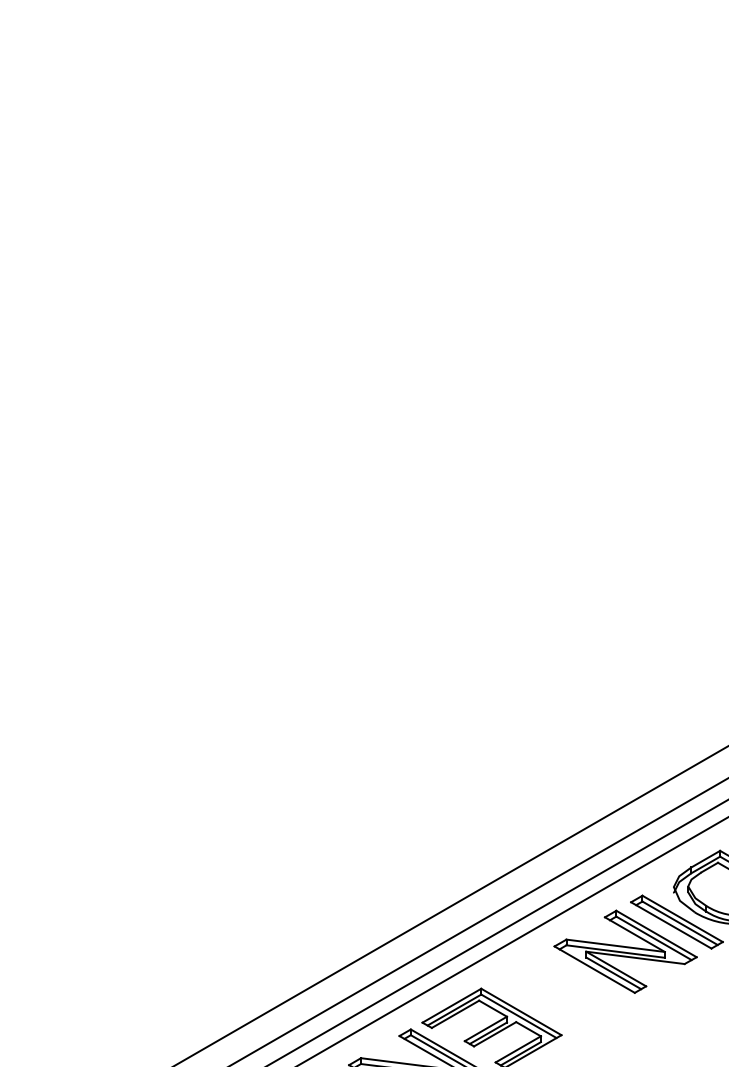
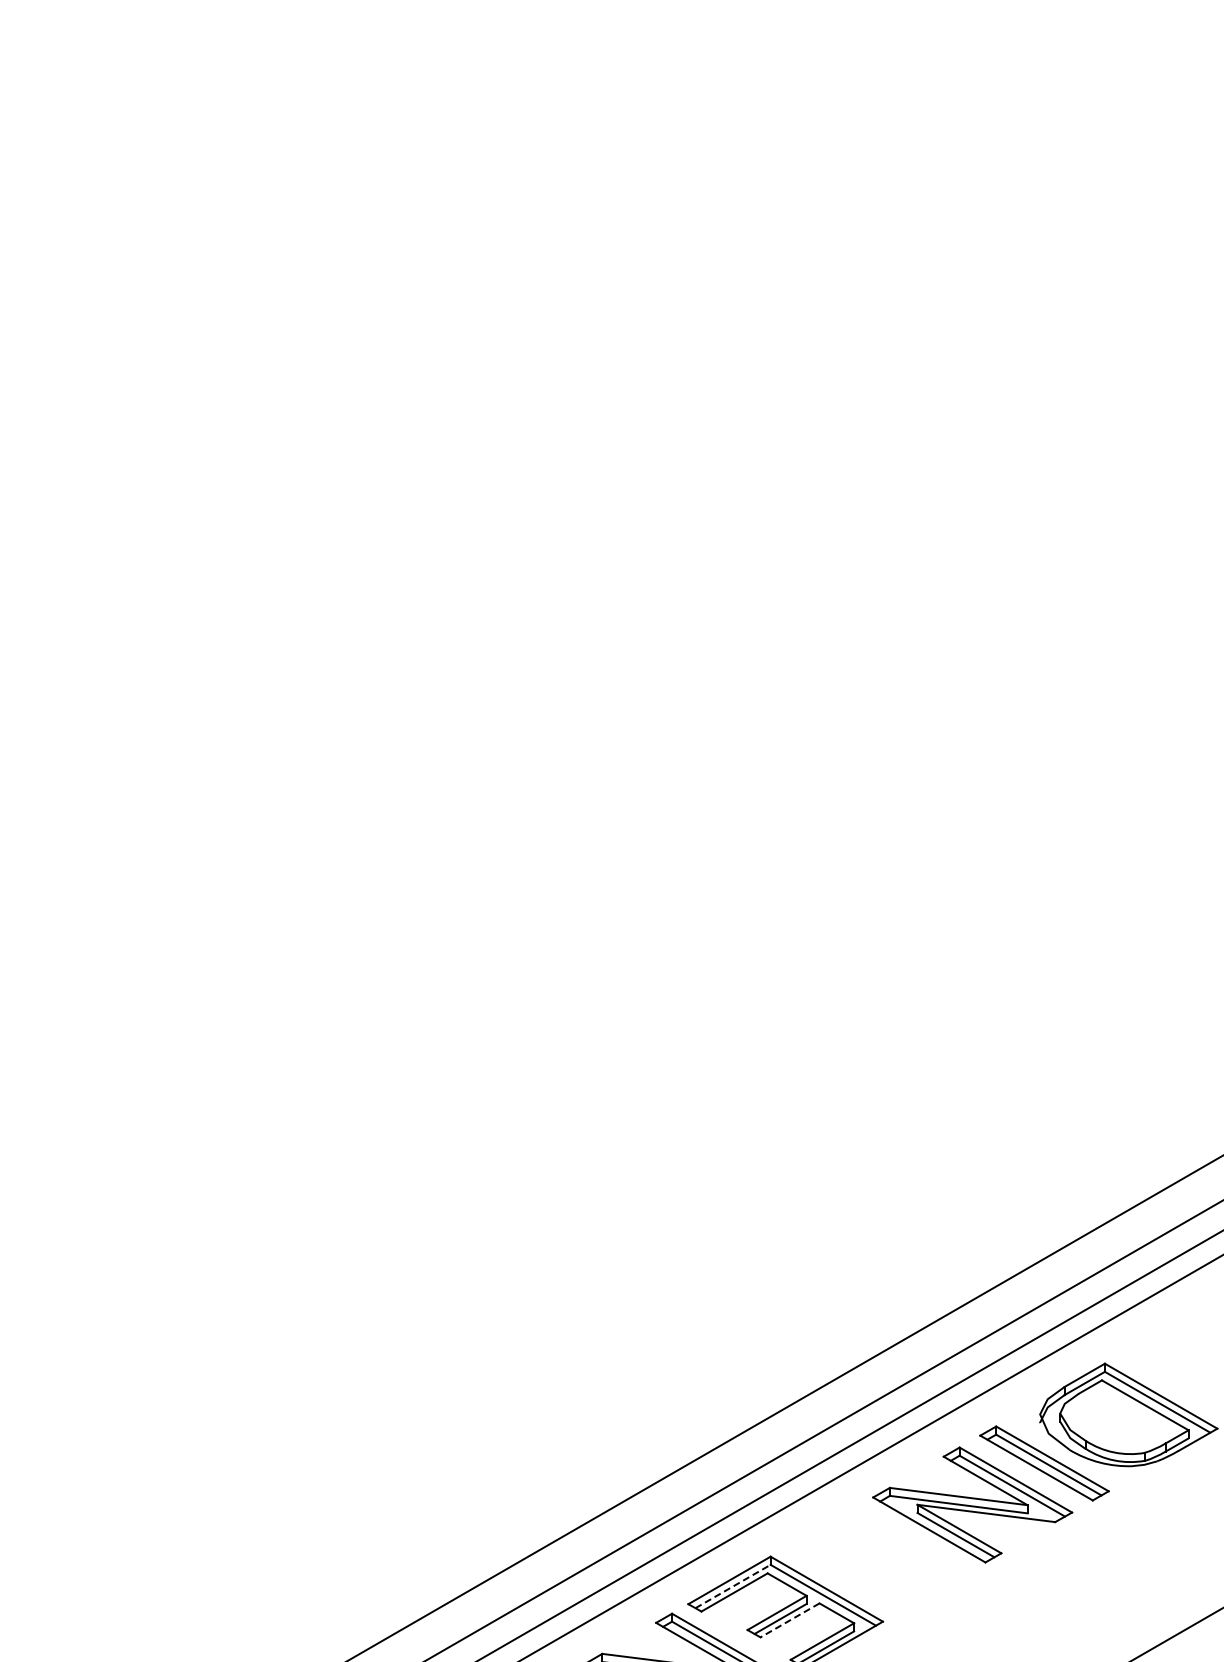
line: (454, 1010) -> (733, 1586), solid -> dashed
line: (494, 1034) -> (789, 1620), solid -> dashed

